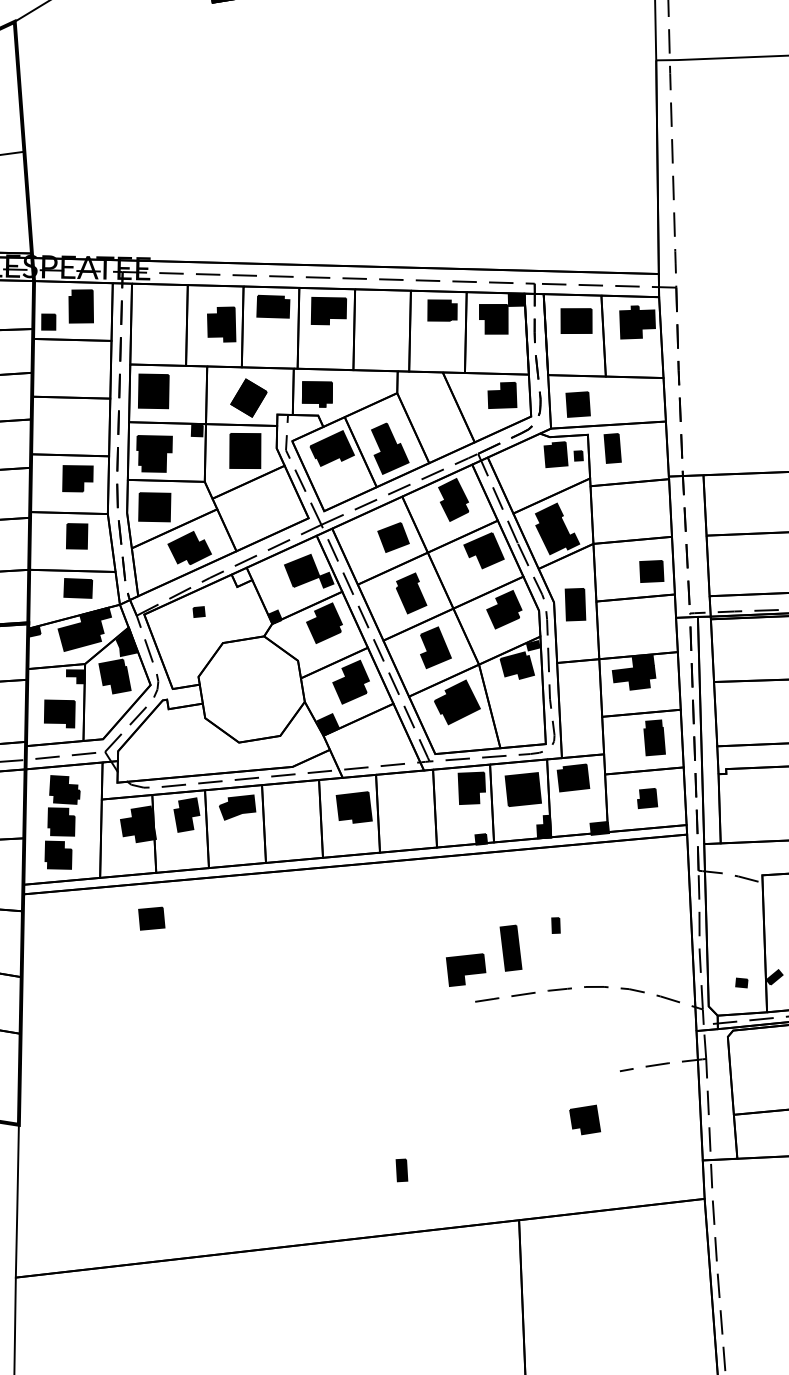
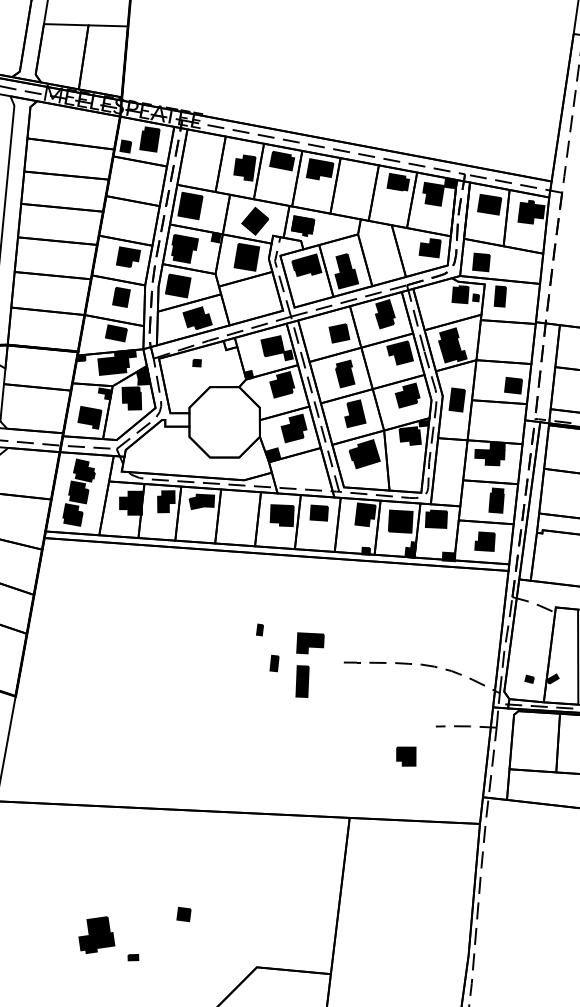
part: (646, 798) -> (484, 541), size x1.43
part: (150, 917) -> (318, 512), moved
part: (555, 924) -> (259, 629), moved
part: (510, 948) -> (302, 681), moved
part: (466, 969) -> (310, 643), moved
part: (401, 1170) -> (274, 663), moved

